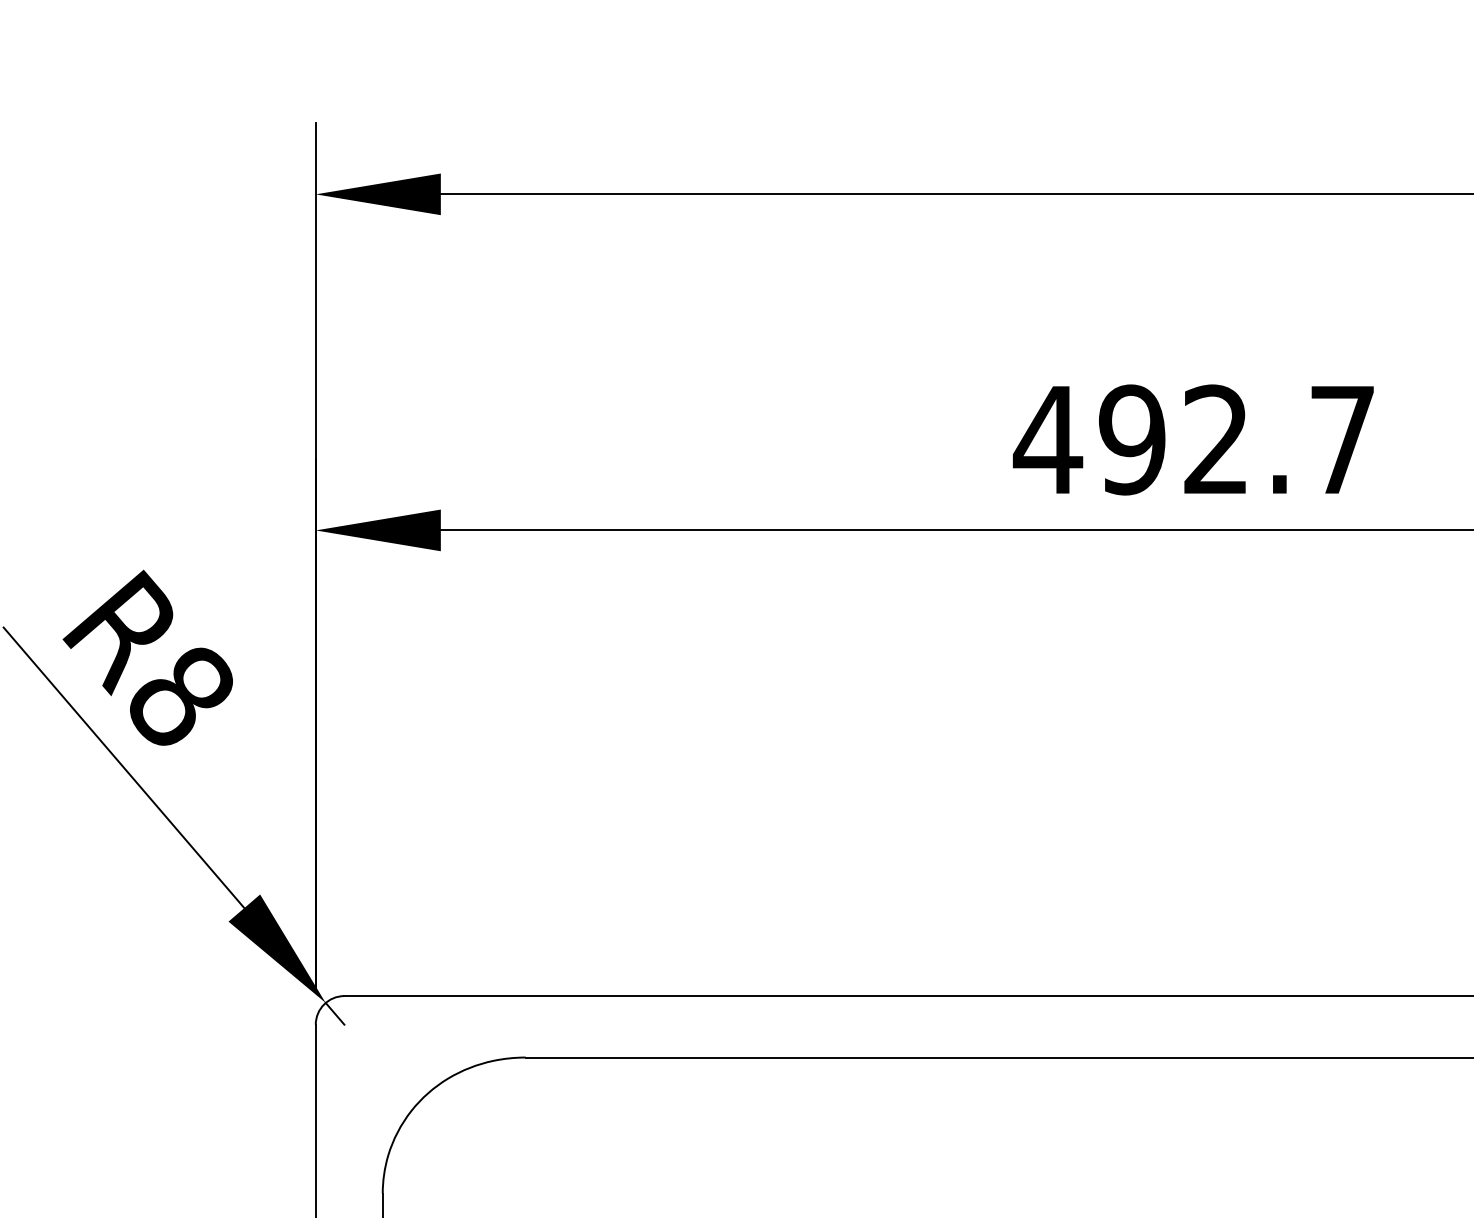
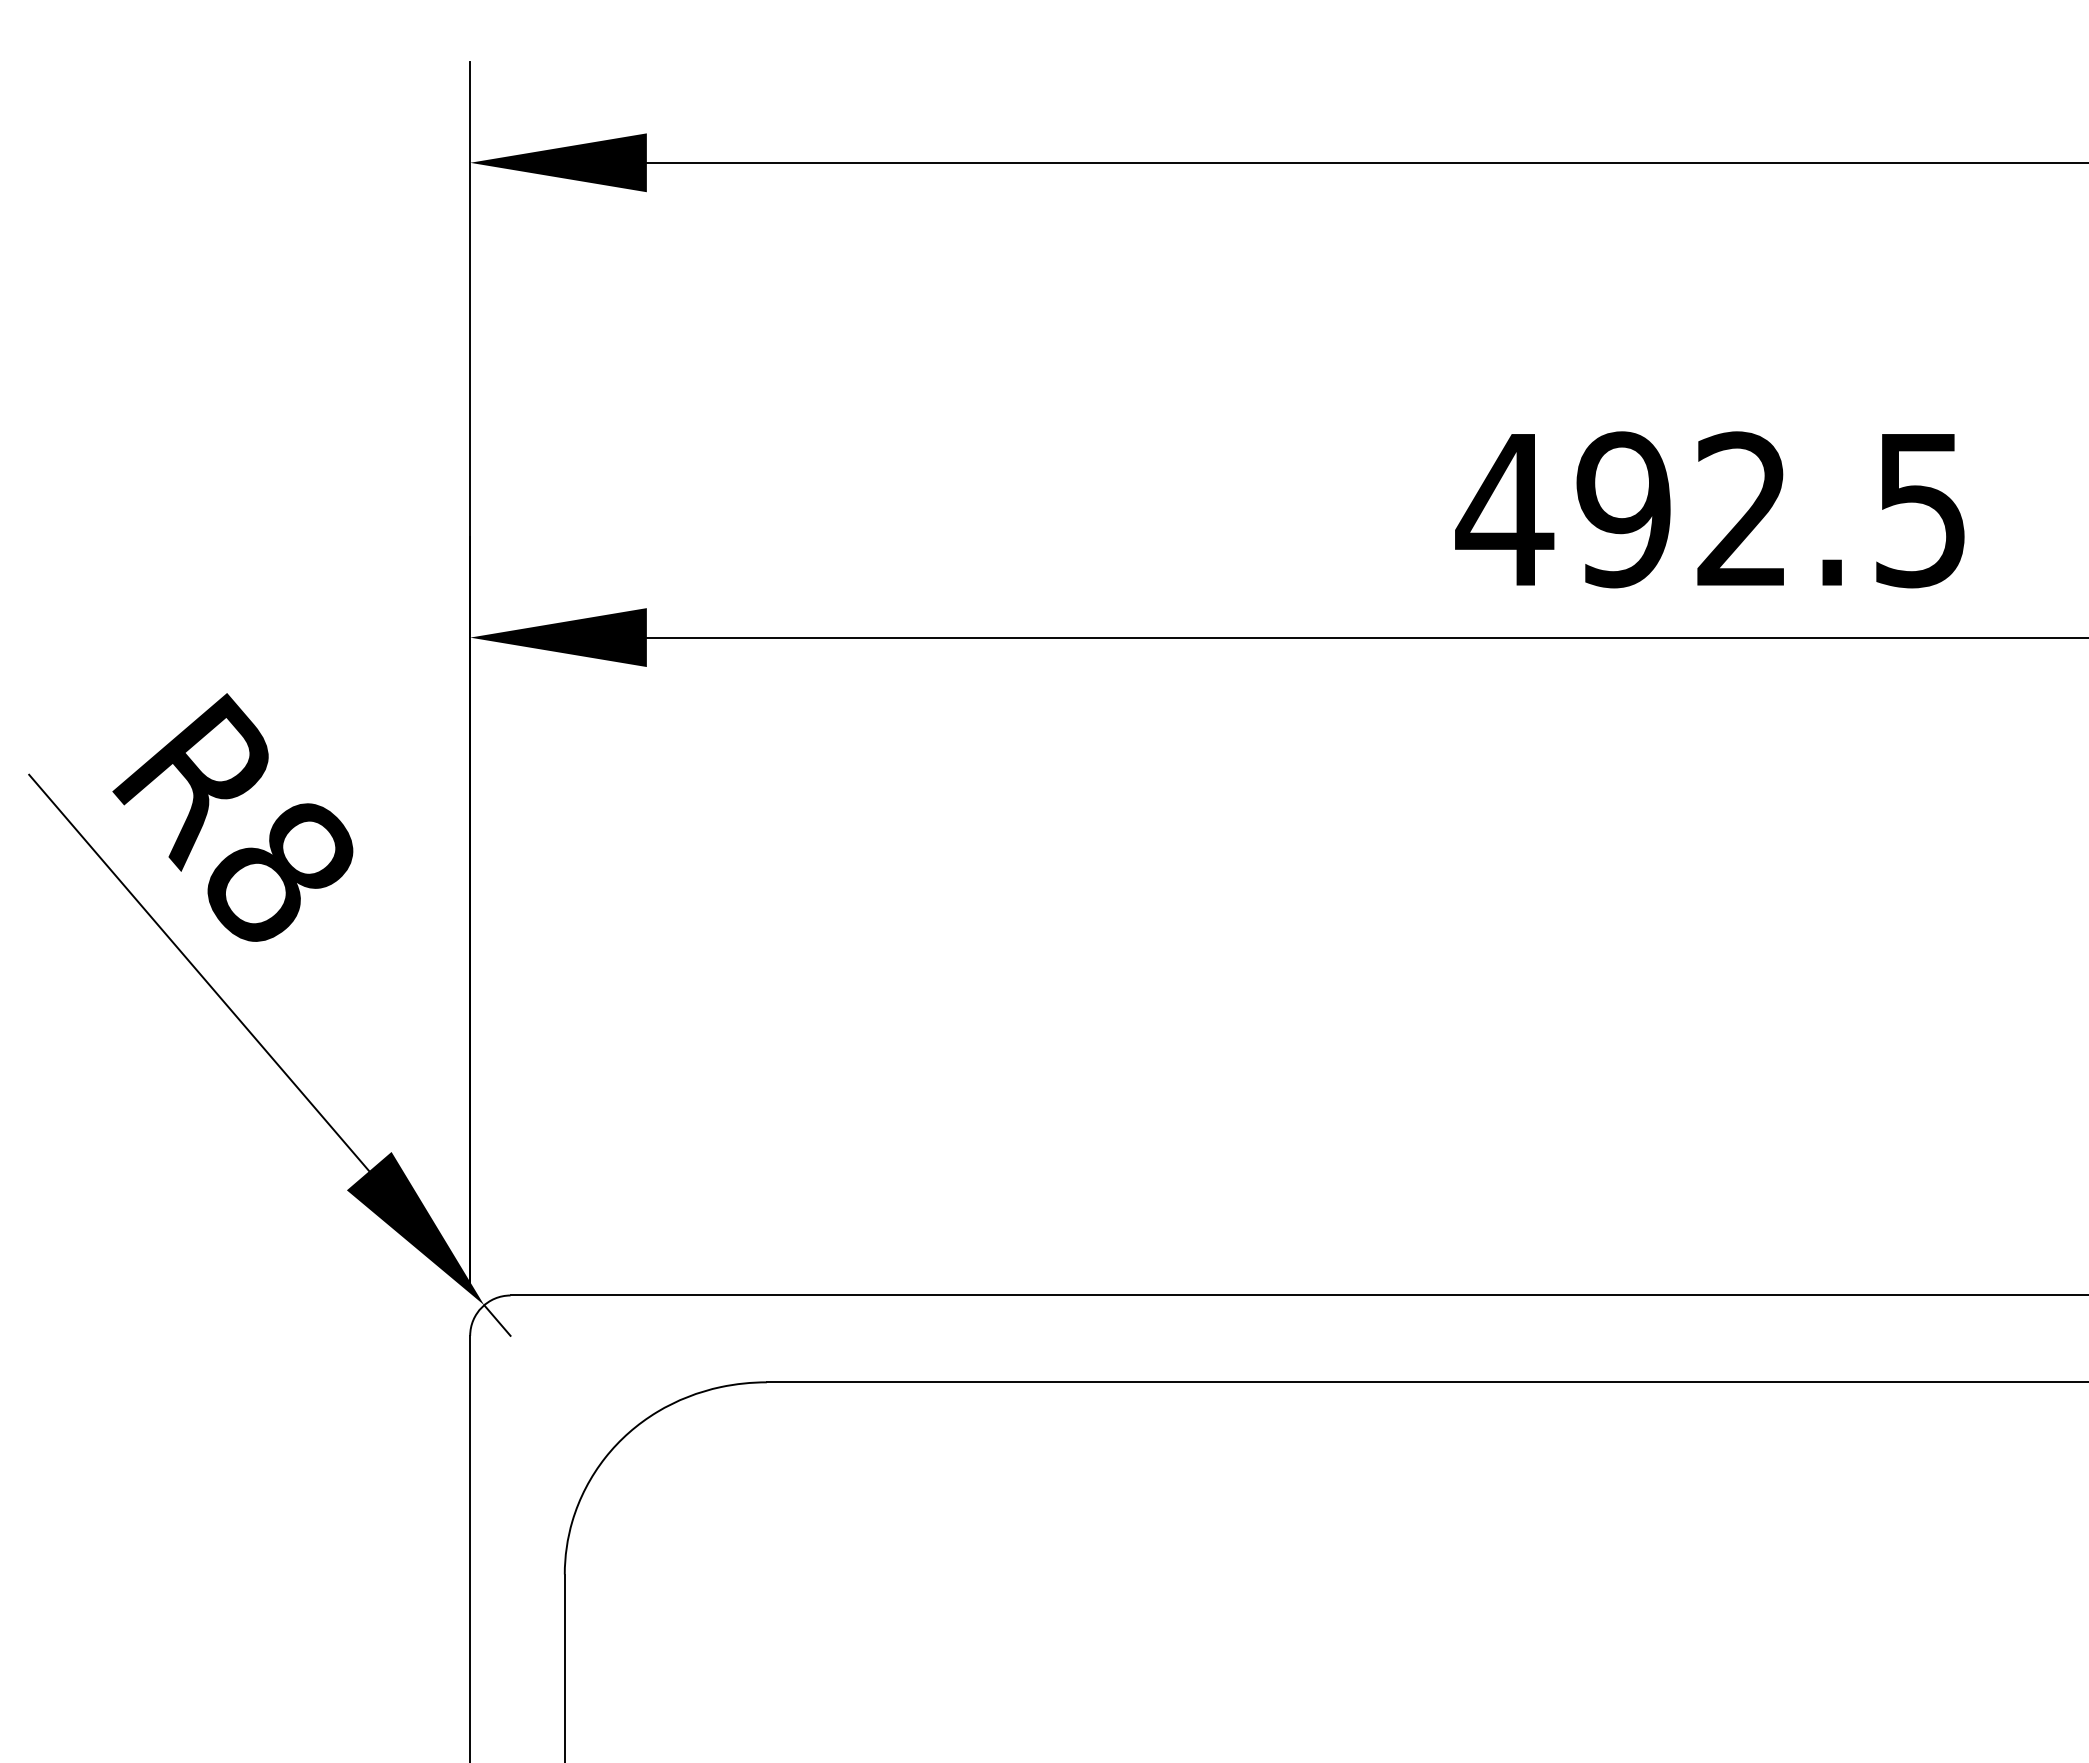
text: (1342, 441) -> (1920, 511), 492.7 -> 492.5

